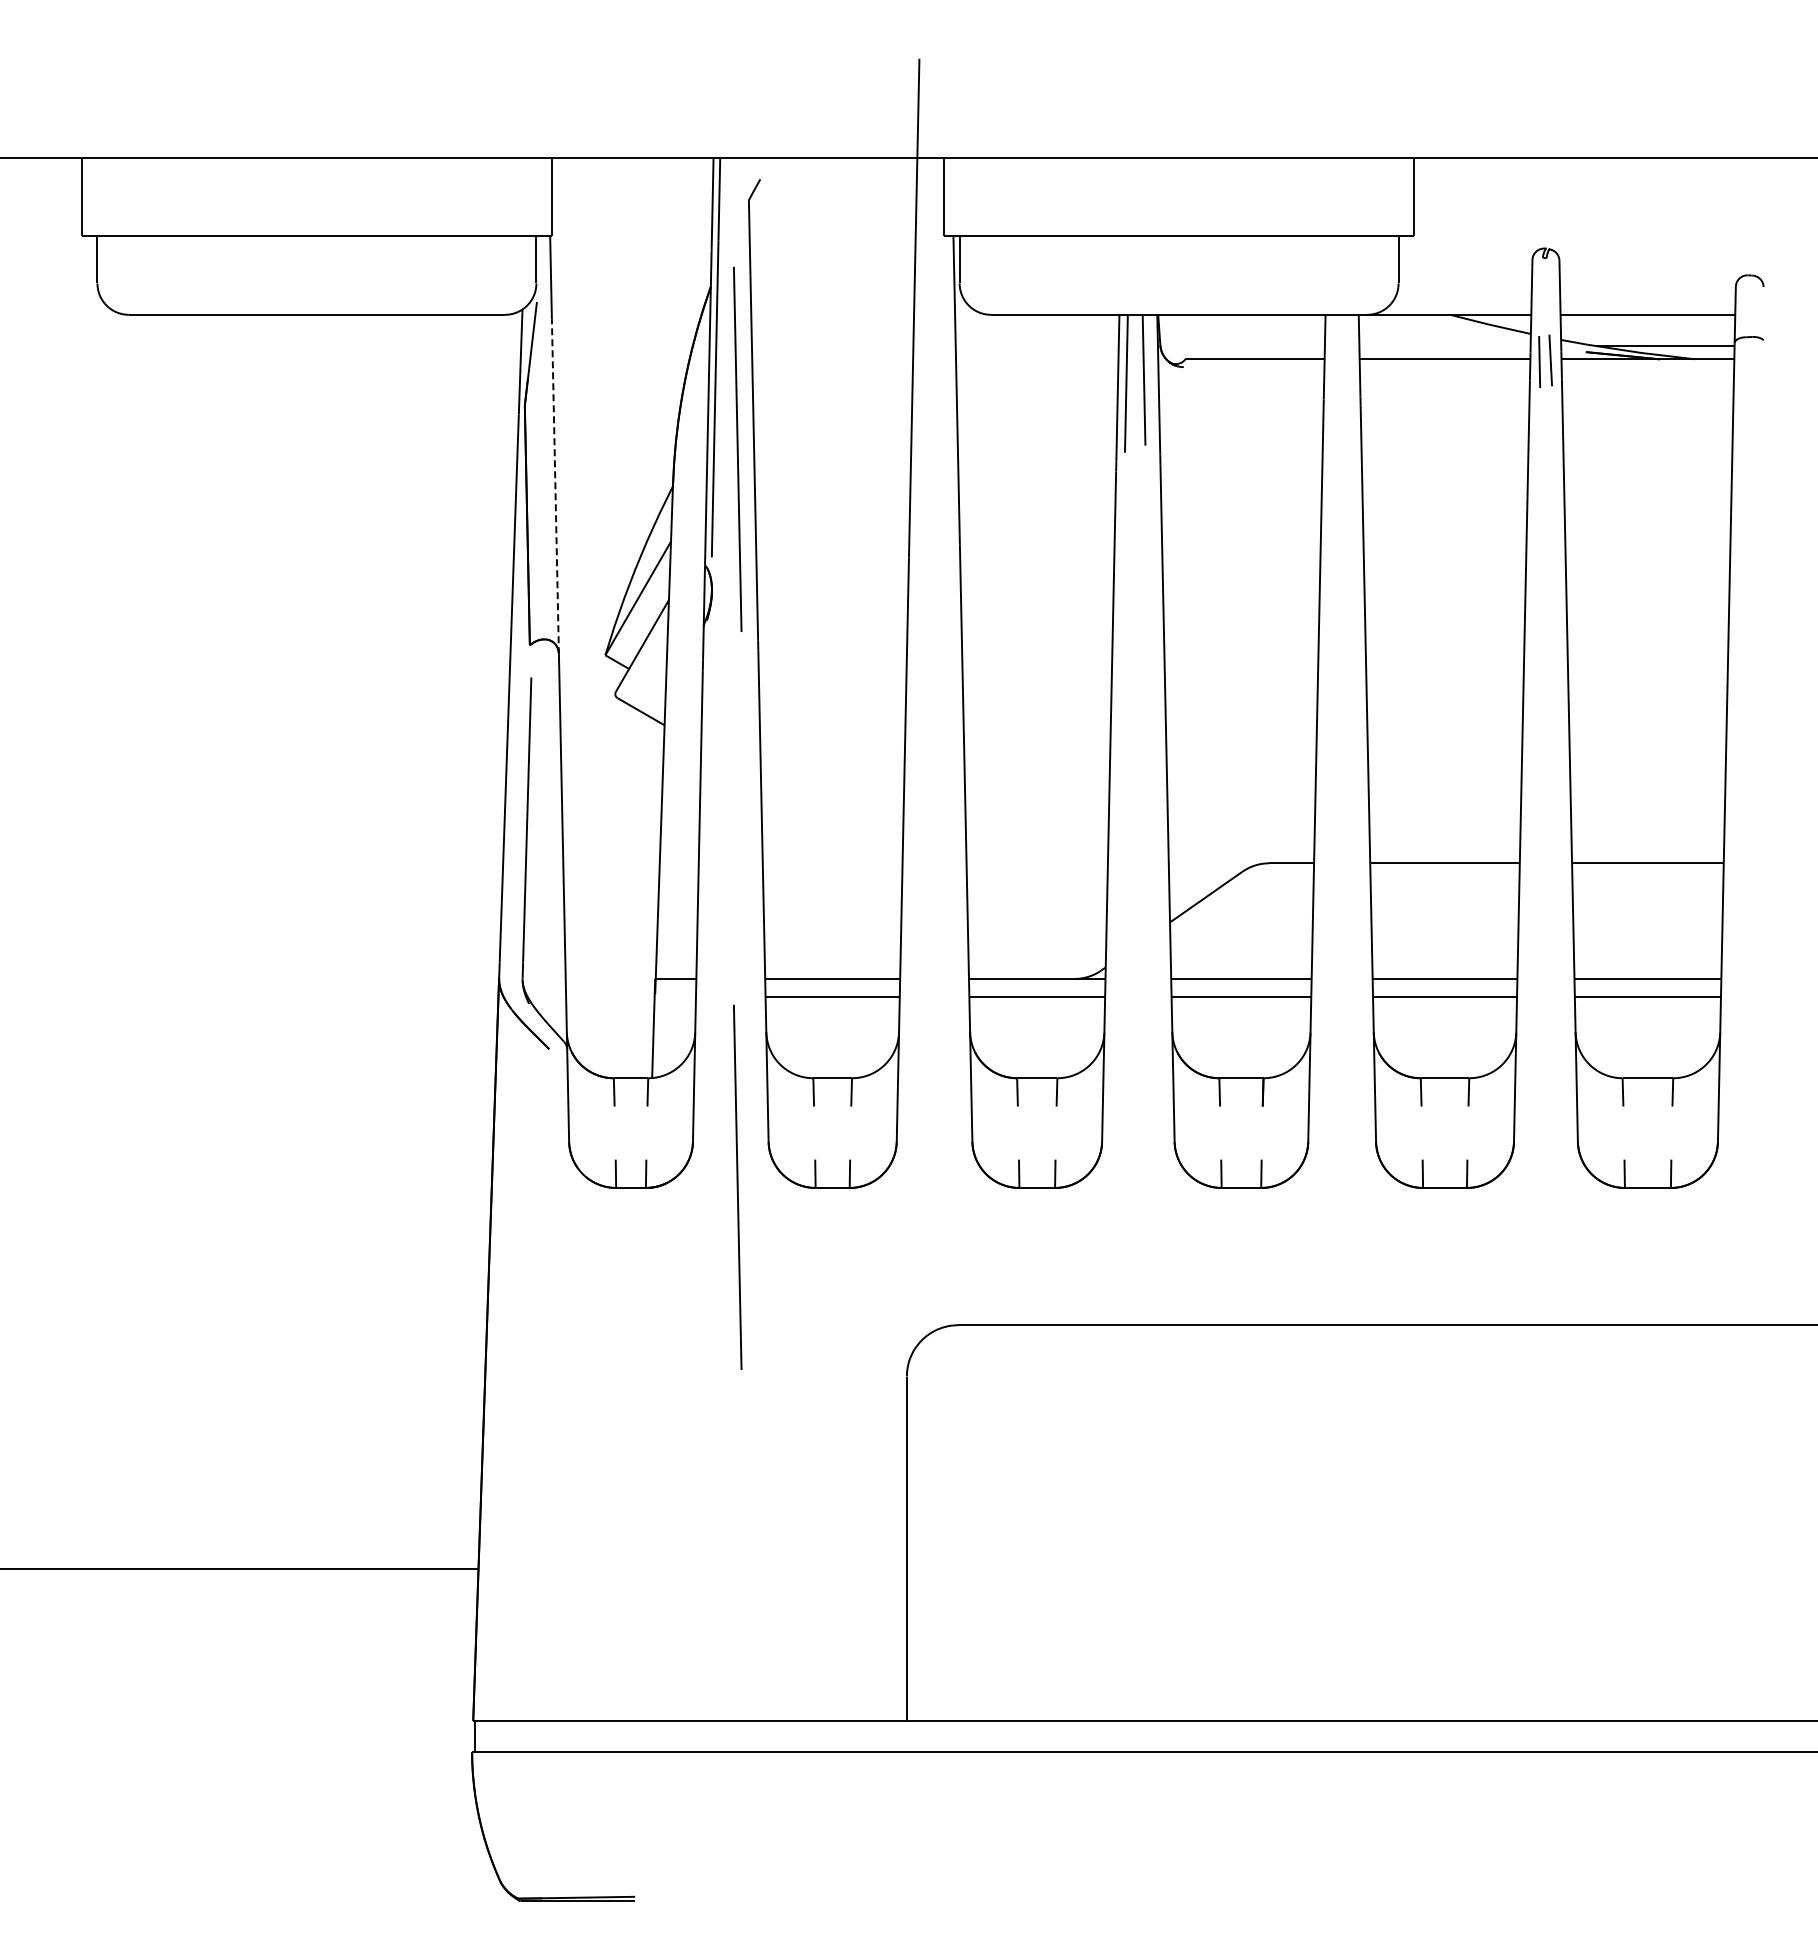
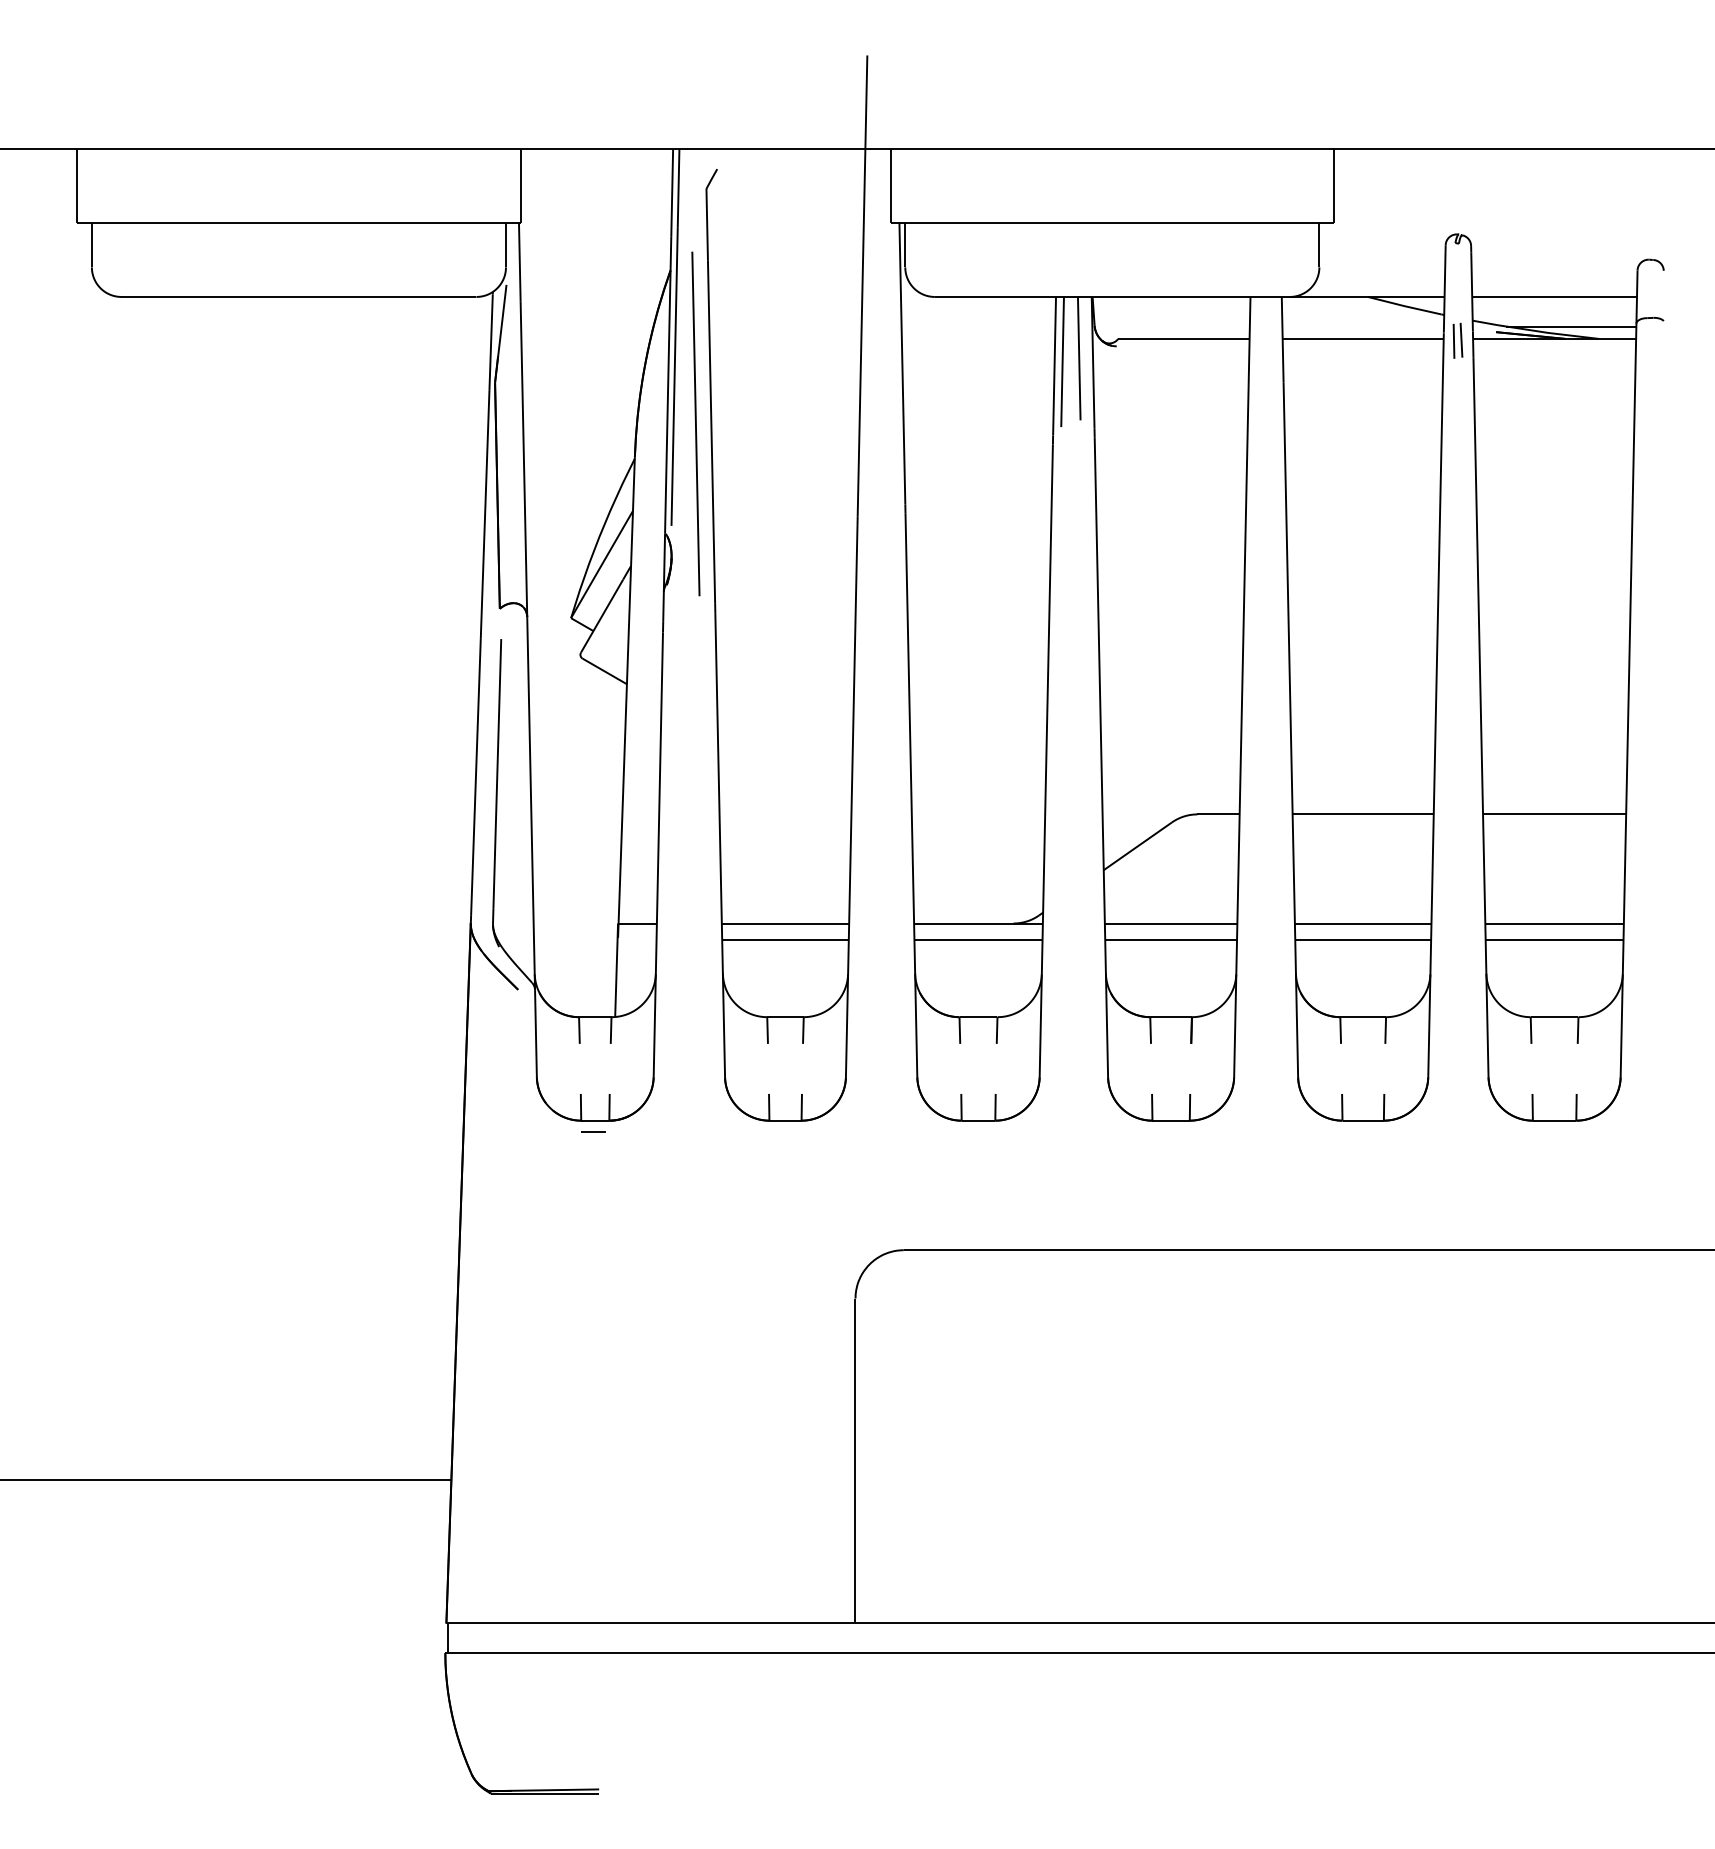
part: (1545, 361) -> (1457, 341), size x0.71
line: (555, 486) -> (524, 458), dashed -> solid
line: (737, 1186) -> (695, 1119), removed
line: (628, 1199) -> (592, 1131), added

